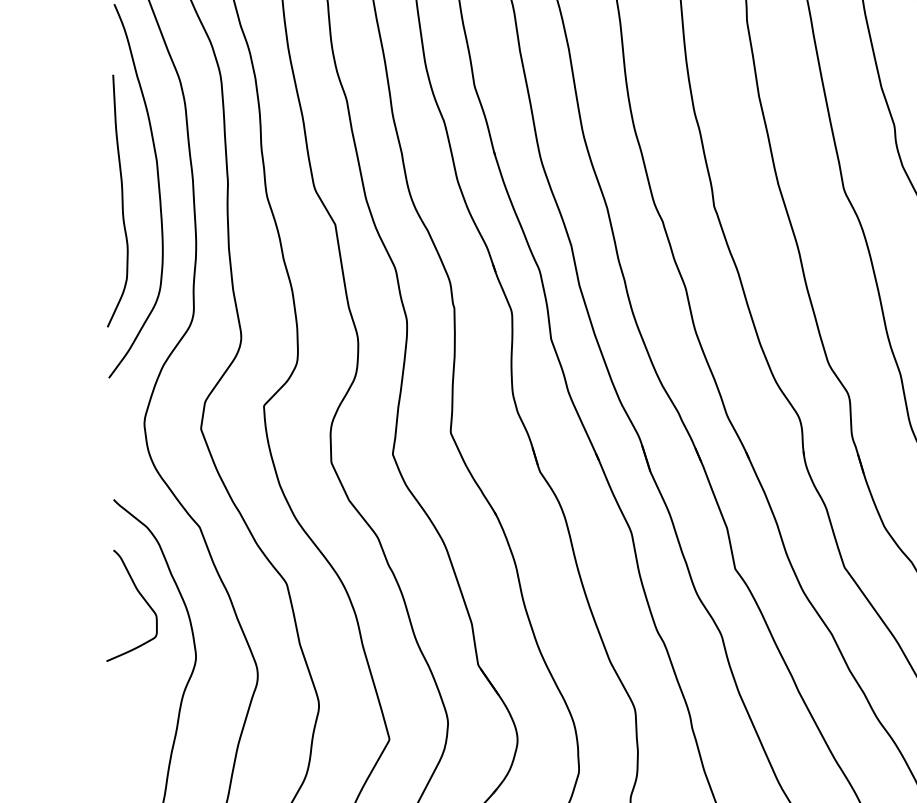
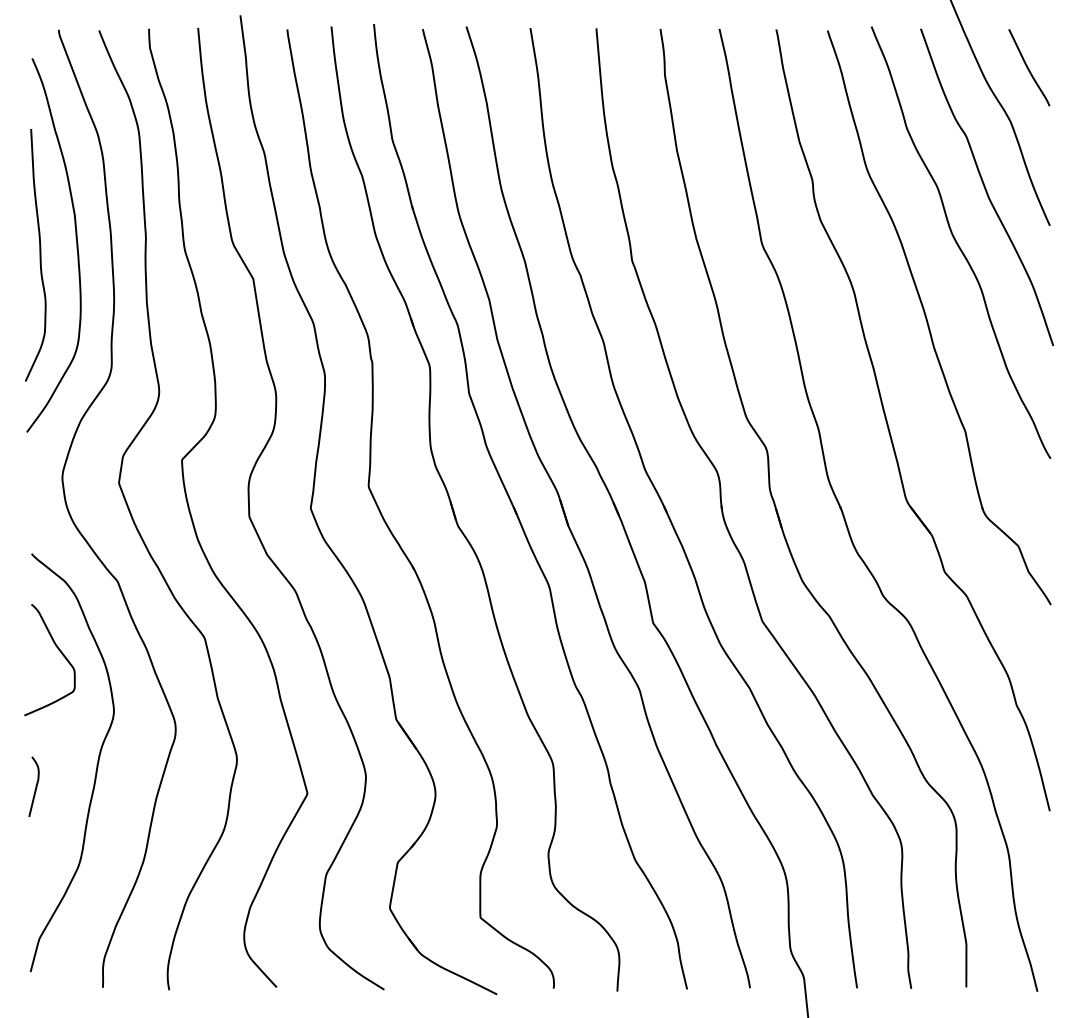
curve: (117, 732) -> (35, 786), added

